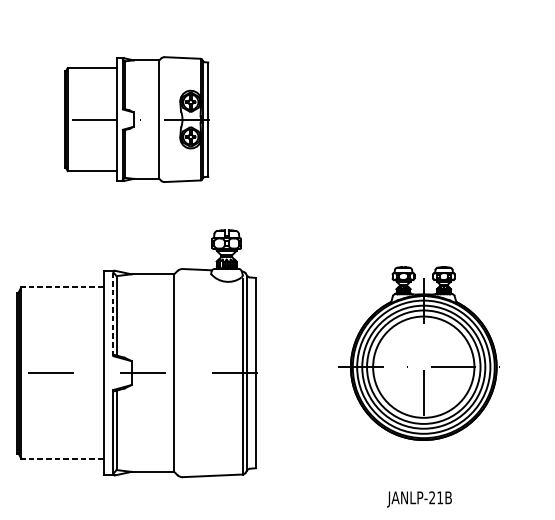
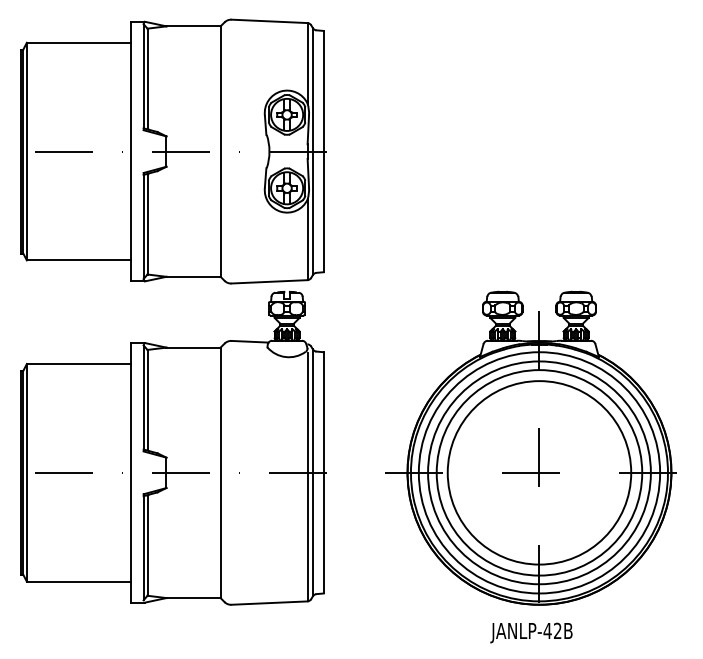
part: (137, 119) -> (173, 151), size x1.67
line: (62, 287) -> (78, 364), dashed -> solid
line: (113, 314) -> (143, 398), dashed -> solid
part: (418, 353) -> (530, 447), size x1.43
line: (62, 458) -> (78, 581), dashed -> solid
text: (436, 497) -> (552, 630), JANLP-21B -> JANLP-42B

